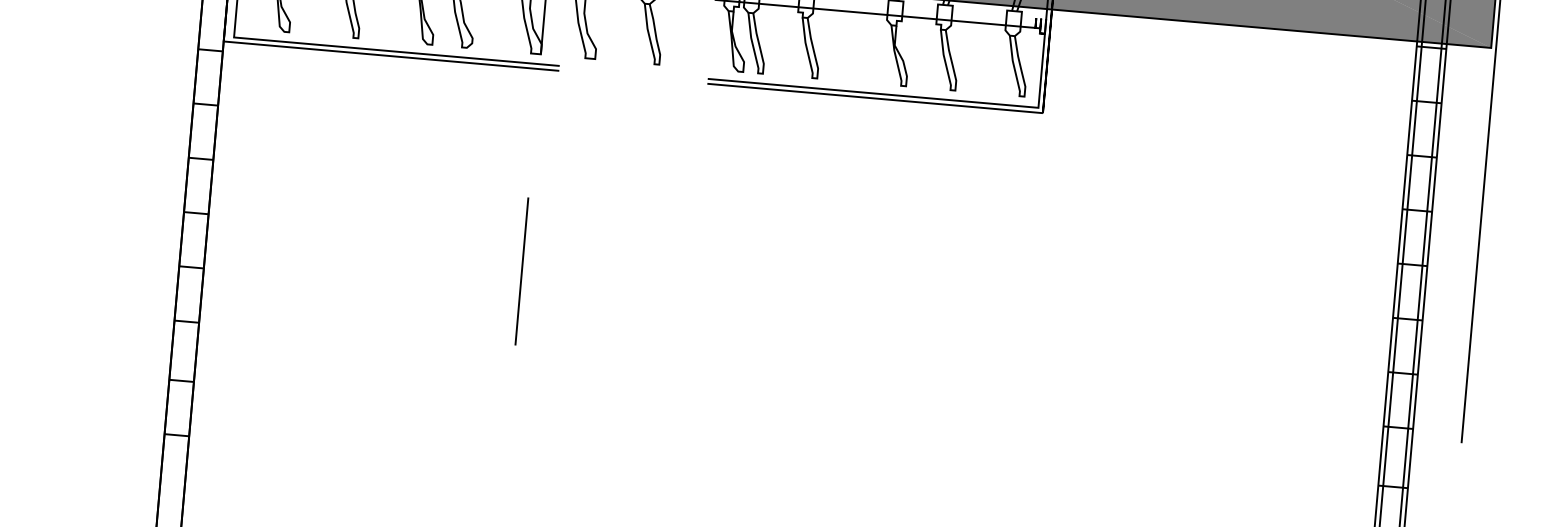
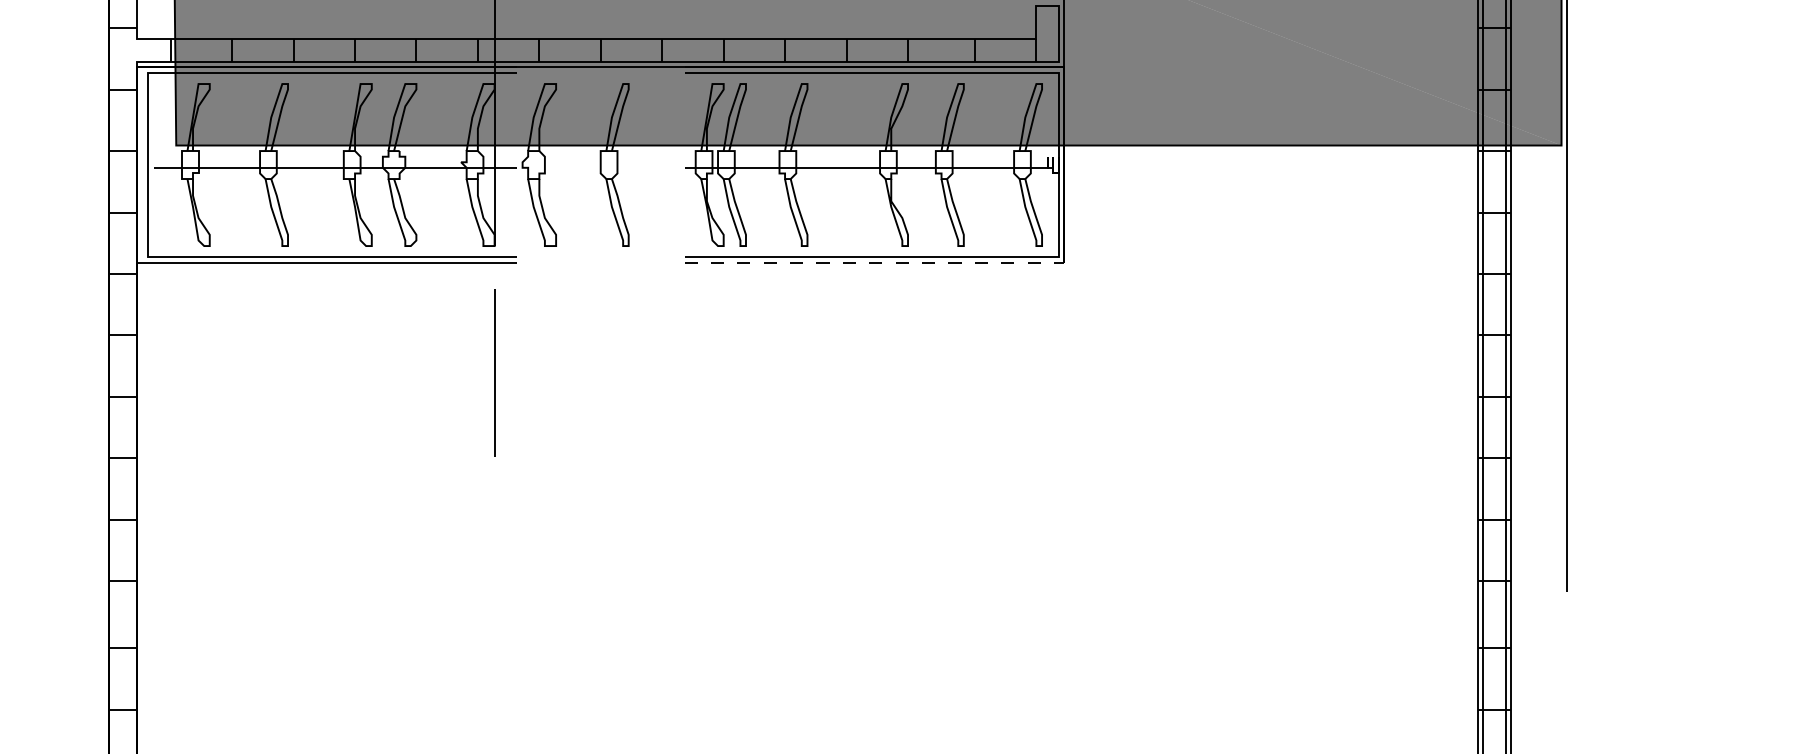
line: (875, 98) -> (874, 262), solid -> dashed
line: (521, 271) -> (494, 372), moved

